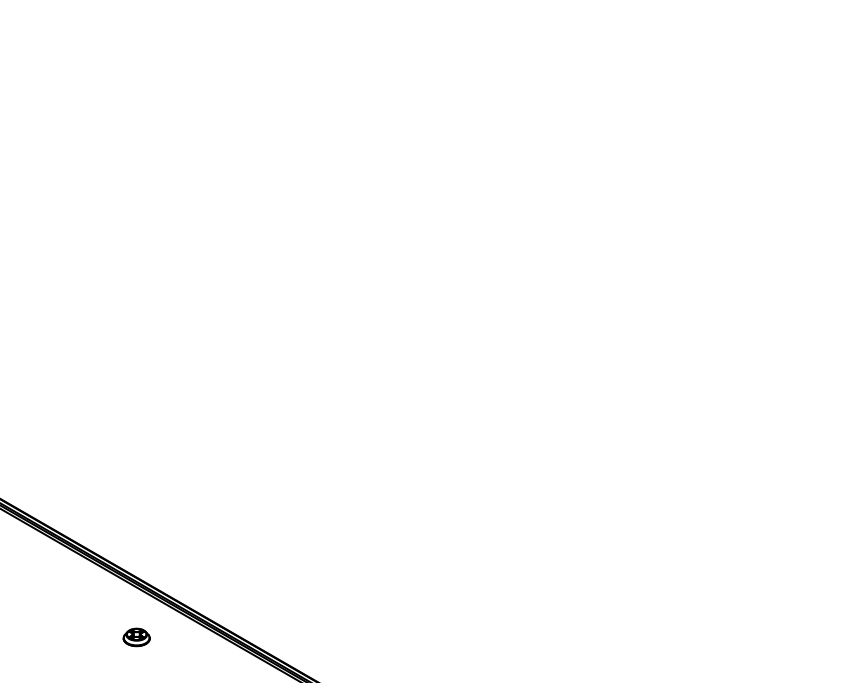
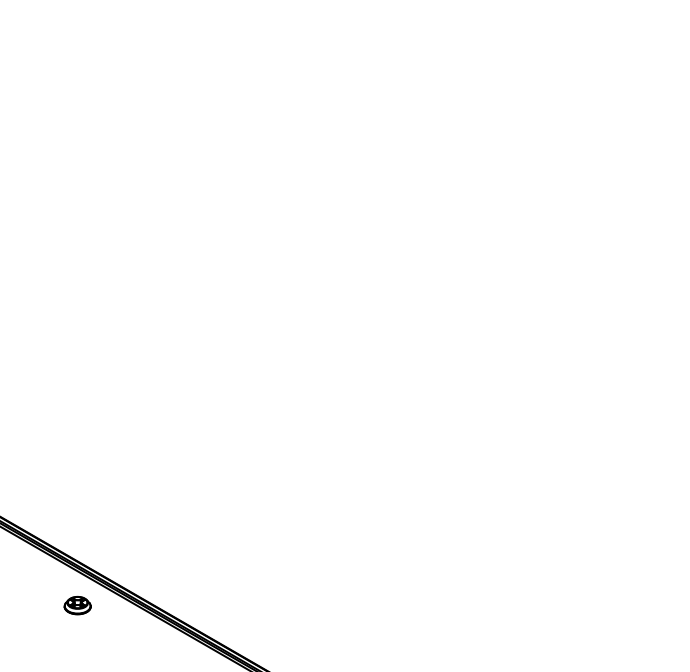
part: (136, 637) -> (77, 605), moved

